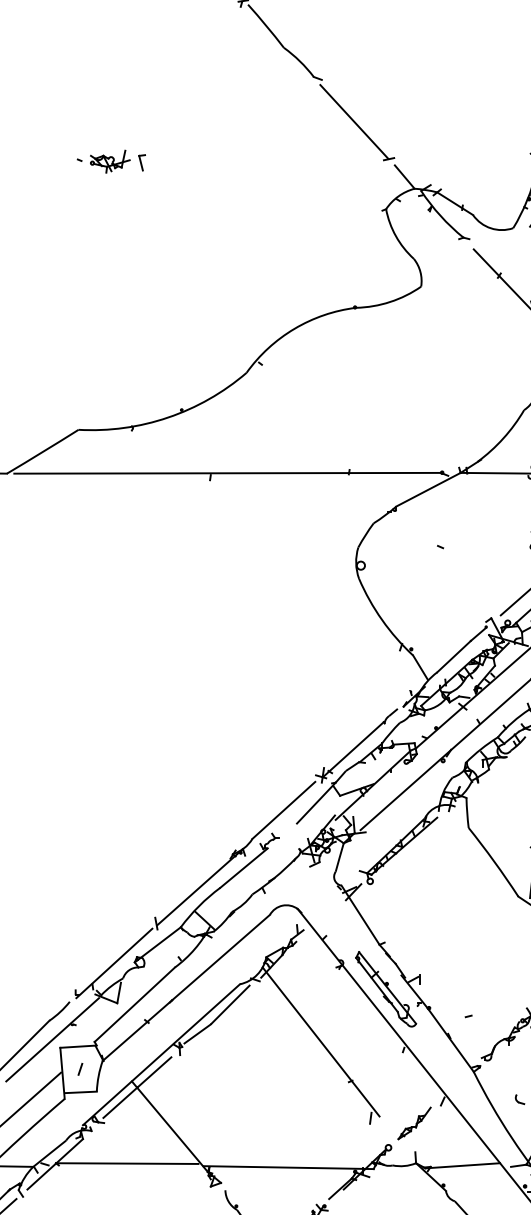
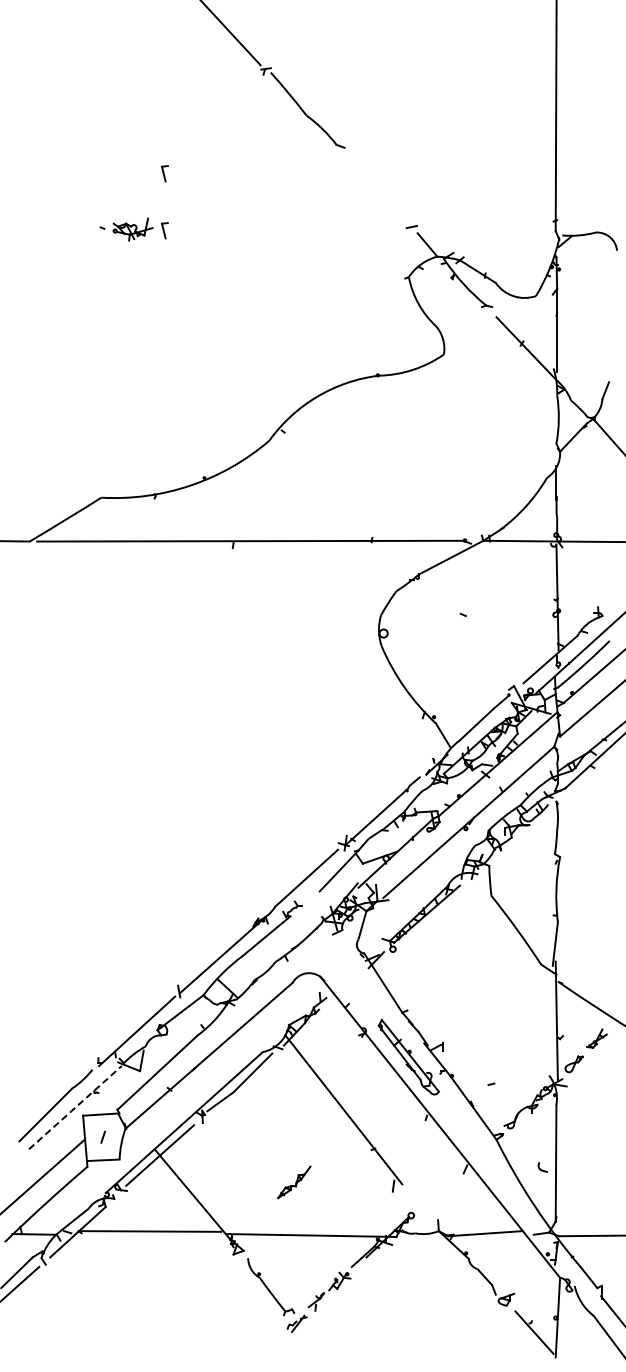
part: (141, 105) -> (164, 173), added
line: (354, 121) -> (377, 189), removed
line: (52, 1039) -> (75, 1107), solid -> dashed
part: (414, 1123) -> (294, 1182), moved

